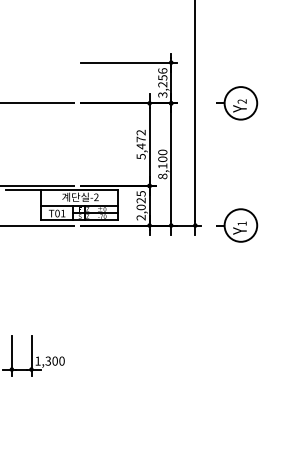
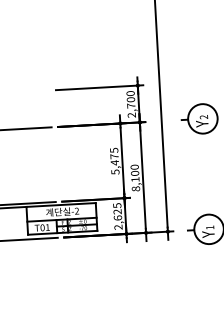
text: (162, 82) -> (130, 104), 3,256 -> 2,700
text: (140, 132) -> (113, 150), 5,472 -> 5,475
text: (140, 206) -> (117, 217), 2,025 -> 2,625

